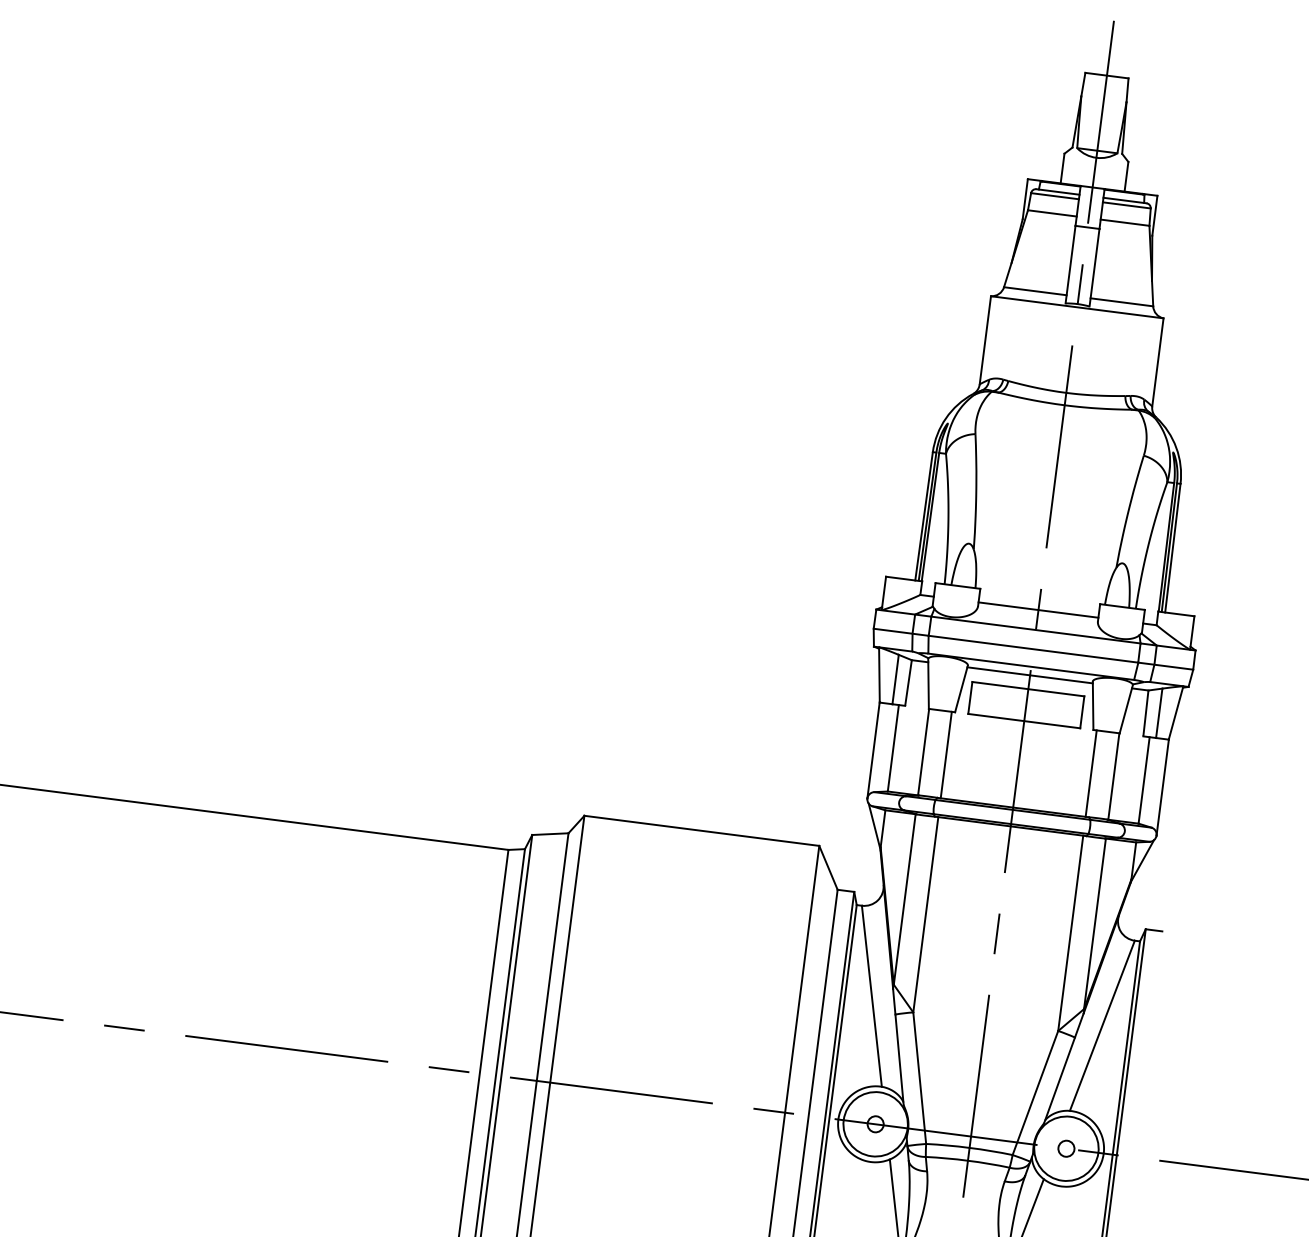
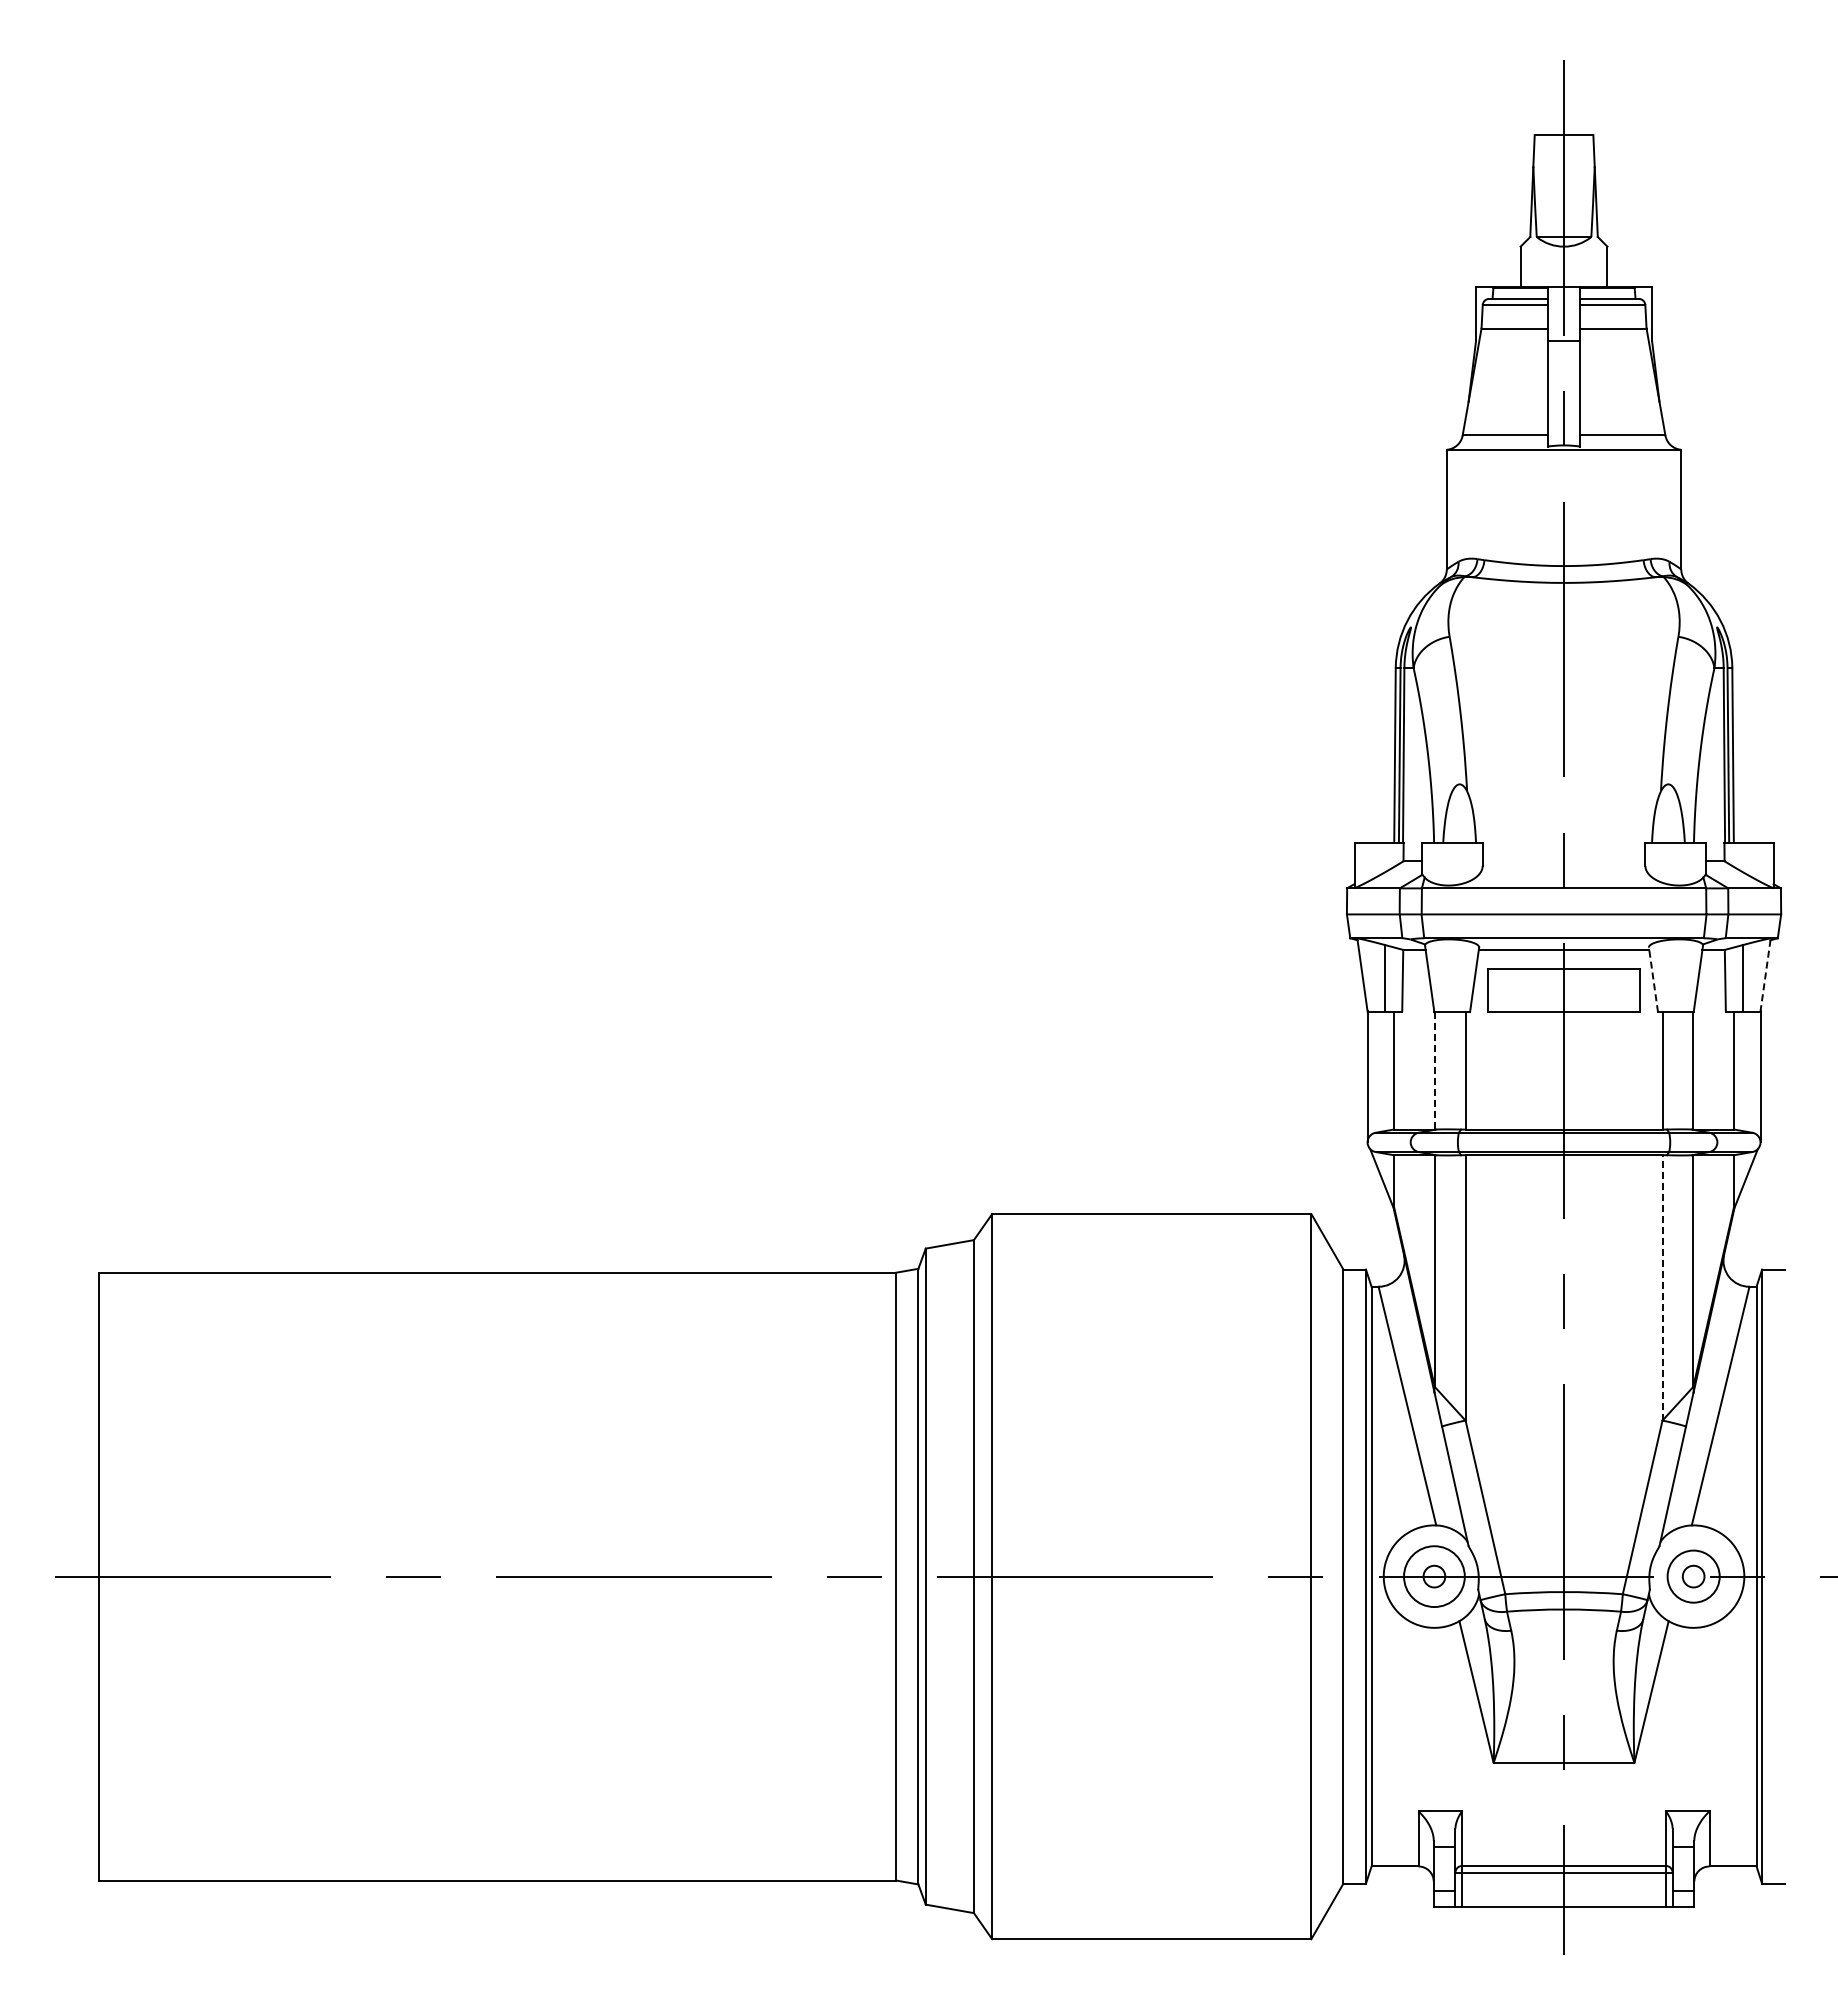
line: (1038, 610) -> (1563, 861), removed
line: (1093, 705) -> (1653, 979), solid -> dashed
line: (1176, 712) -> (1765, 974), solid -> dashed
line: (923, 751) -> (1434, 1070), solid -> dashed
line: (1070, 933) -> (1662, 1287), solid -> dashed
circle: (875, 1124) -> (1434, 1576), size x0.7
circle: (1066, 1148) -> (1693, 1576), size x0.6

